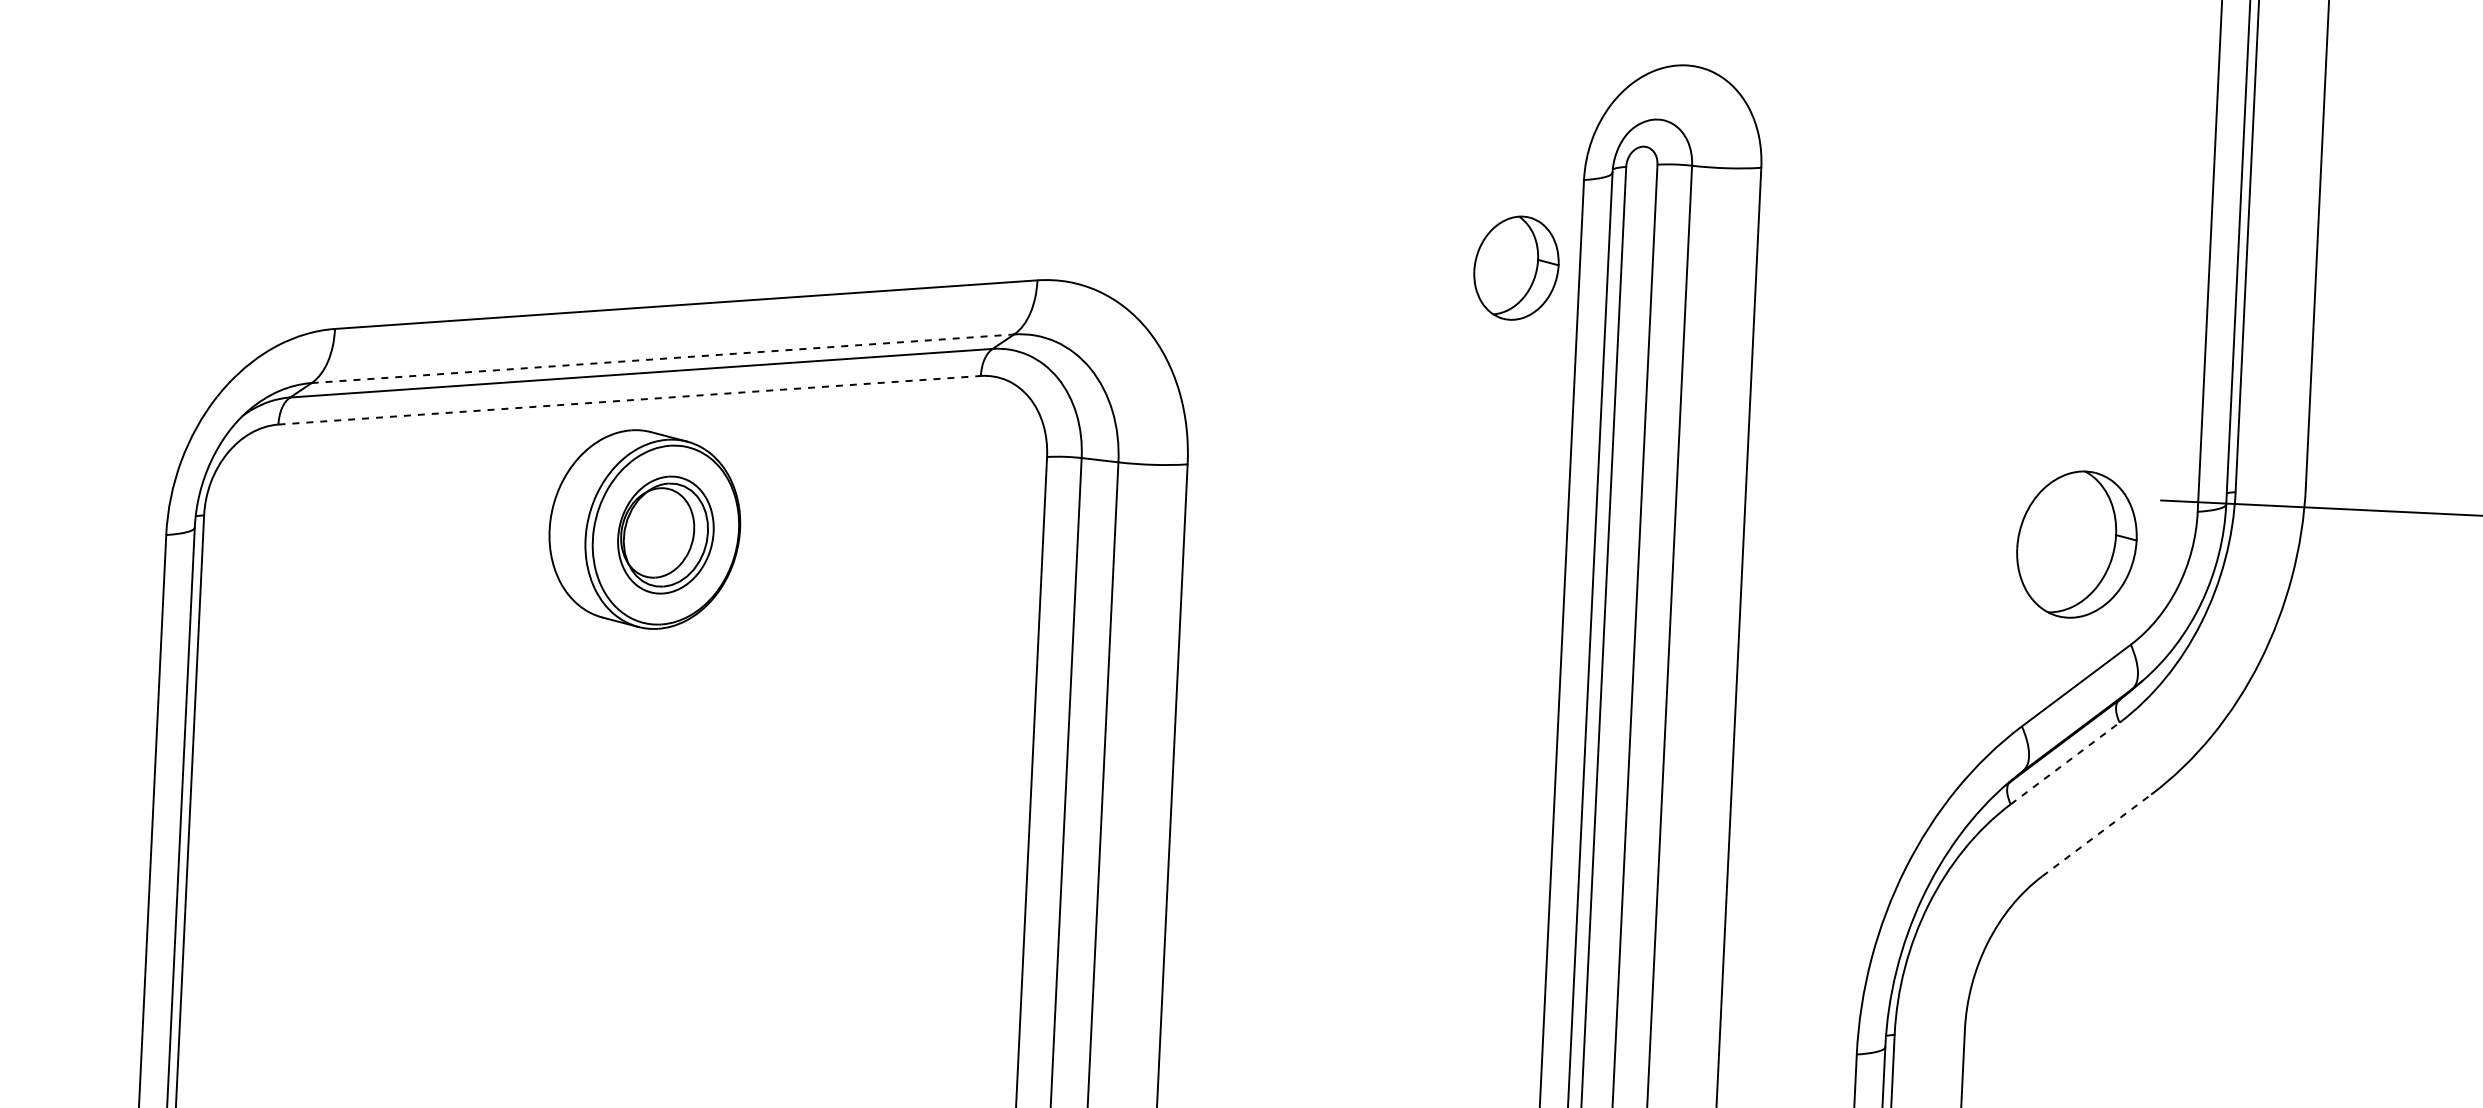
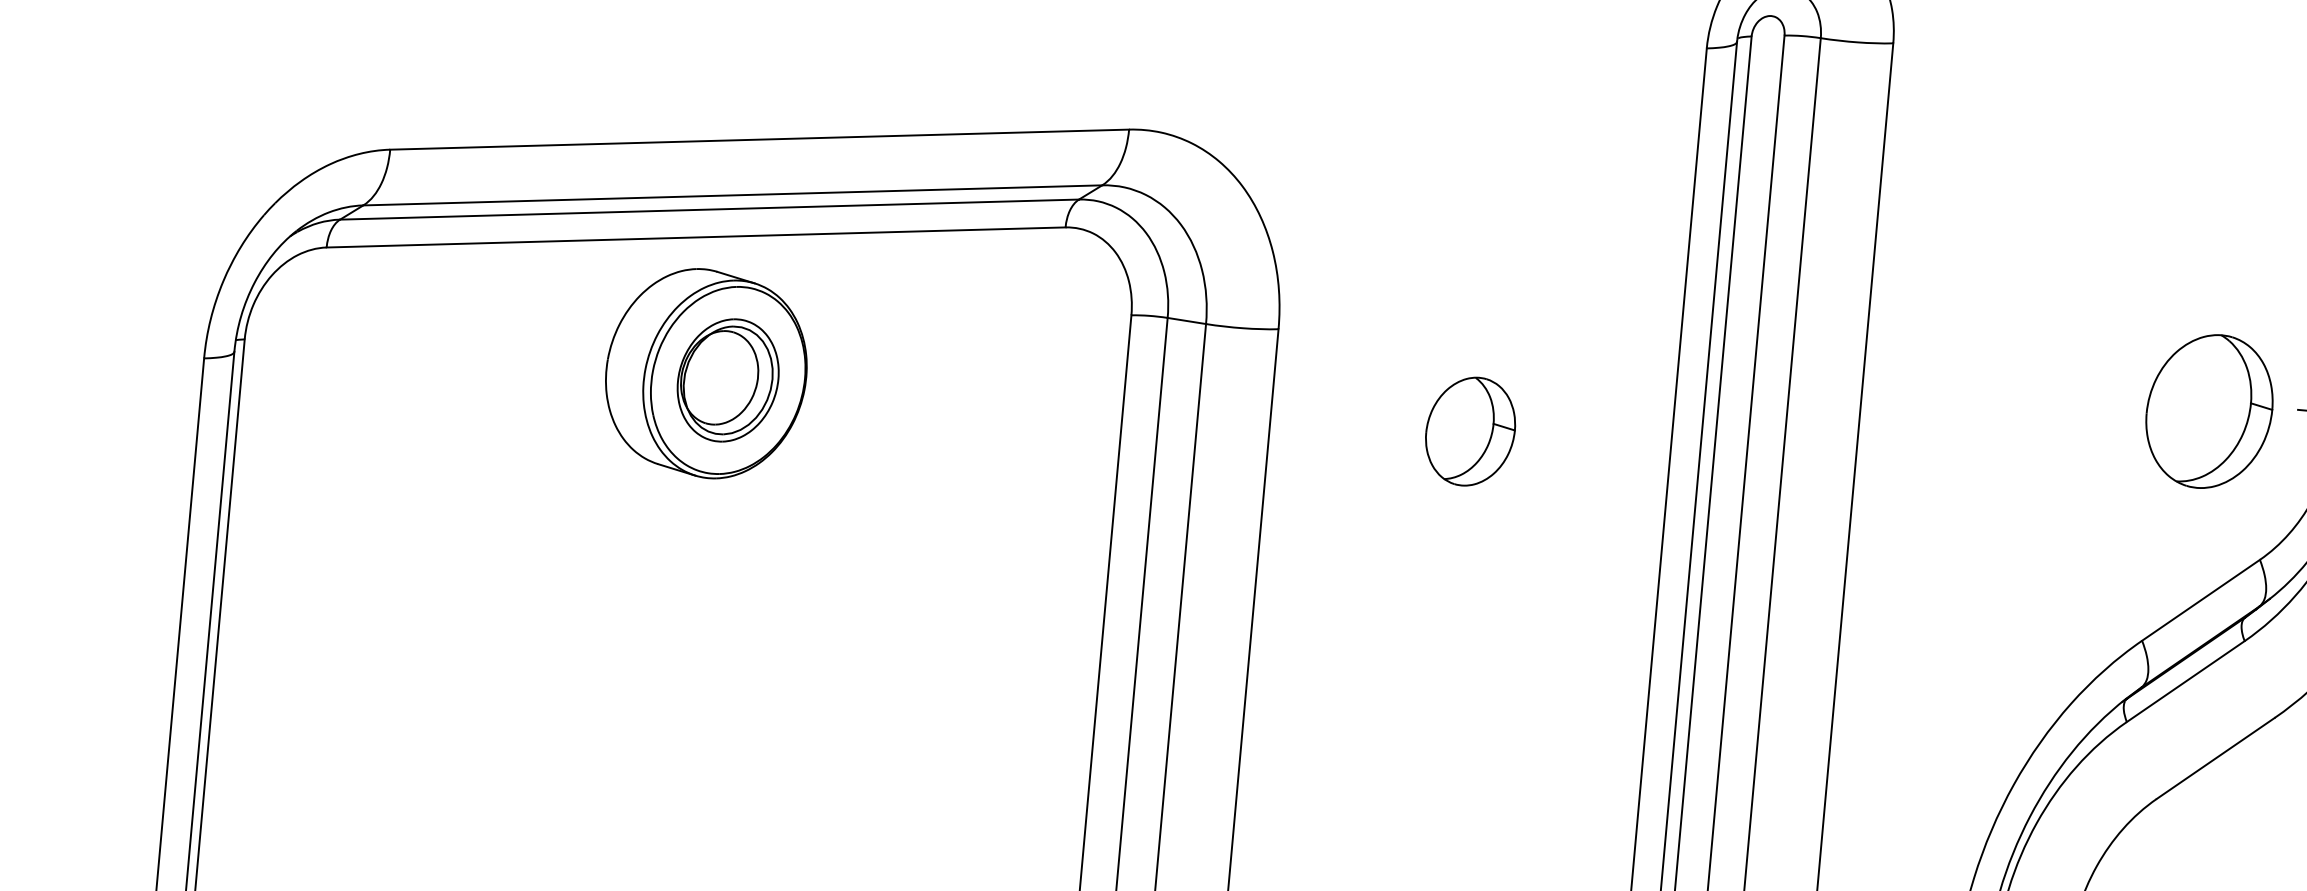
part: (1516, 267) -> (1470, 430), moved
line: (663, 358) -> (733, 195), dashed -> solid
line: (630, 400) -> (696, 237), dashed -> solid
part: (2076, 544) -> (2209, 411), moved
line: (2065, 763) -> (2186, 681), dashed -> solid
line: (2097, 835) -> (2216, 758), dashed -> solid

